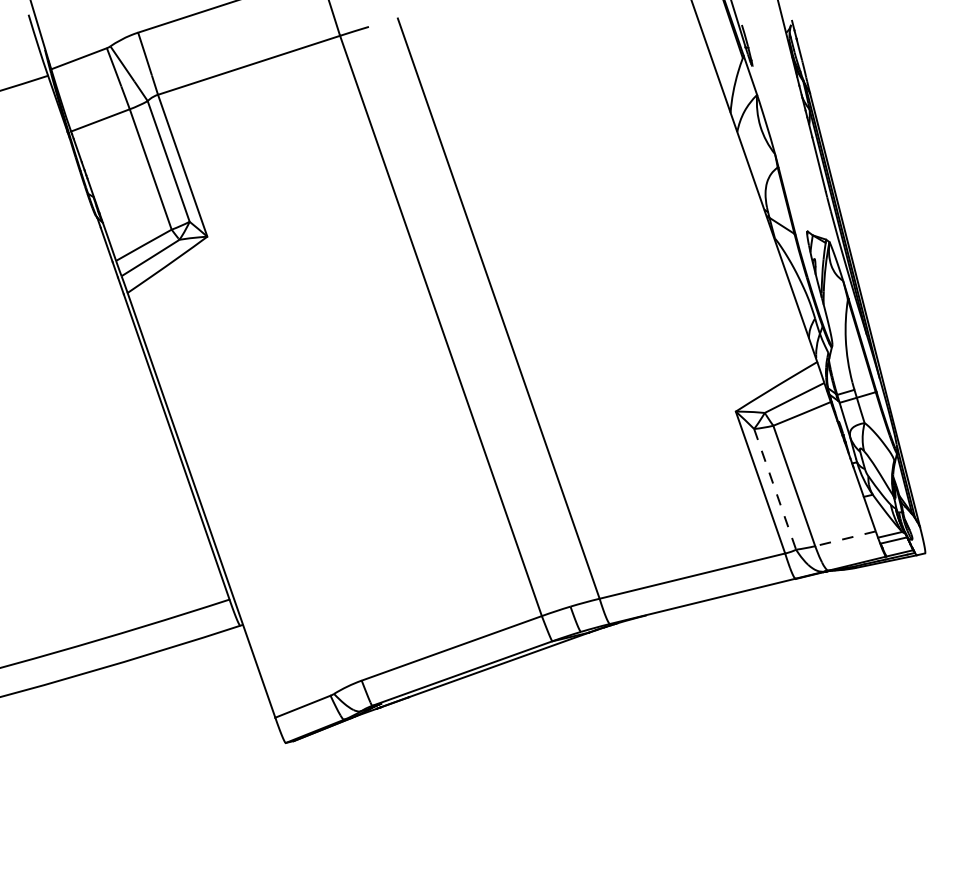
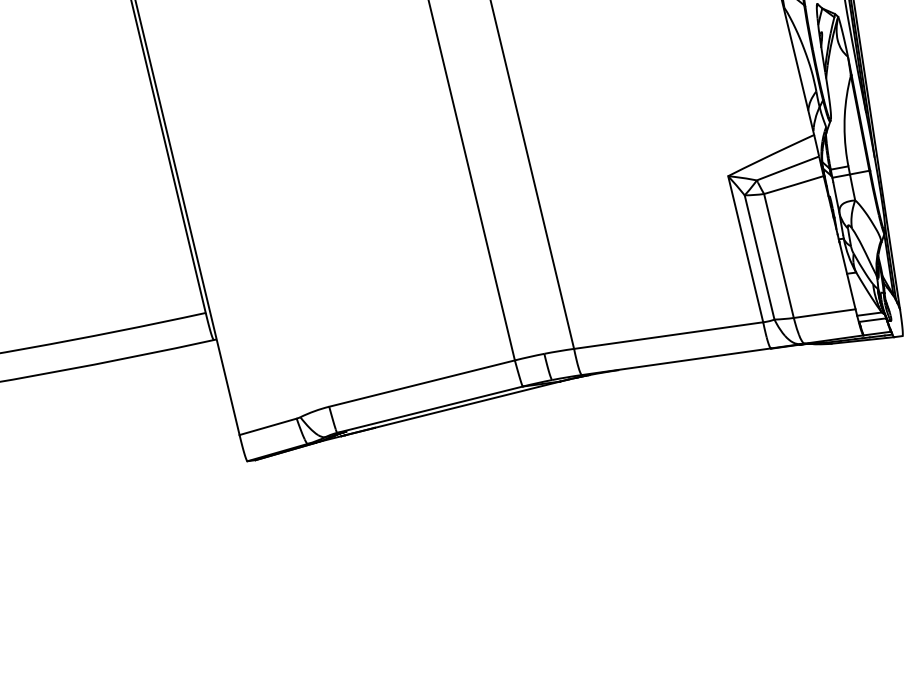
line: (775, 489) -> (759, 257), dashed -> solid
line: (845, 538) -> (824, 313), dashed -> solid

